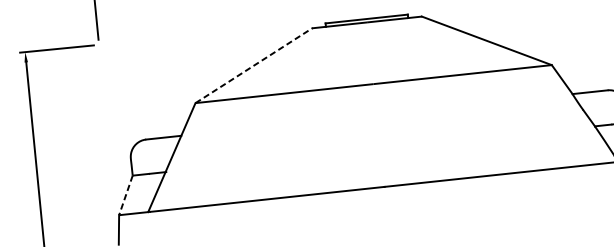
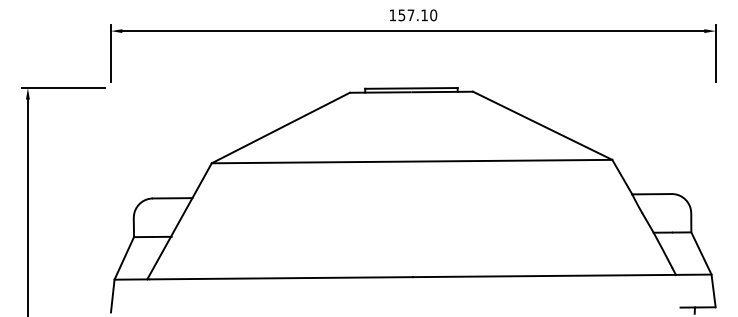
line: (253, 66) -> (280, 128), dashed -> solid
line: (126, 195) -> (124, 258), dashed -> solid

